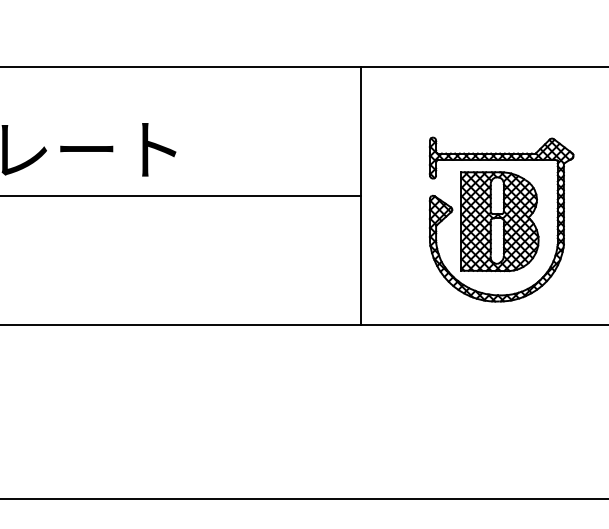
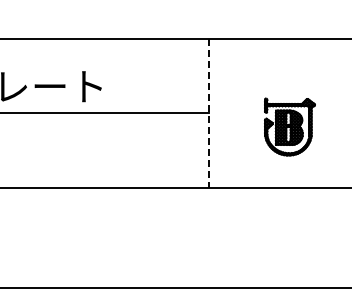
line: (360, 196) -> (208, 113), solid -> dashed
part: (500, 218) -> (289, 126), size x0.6

